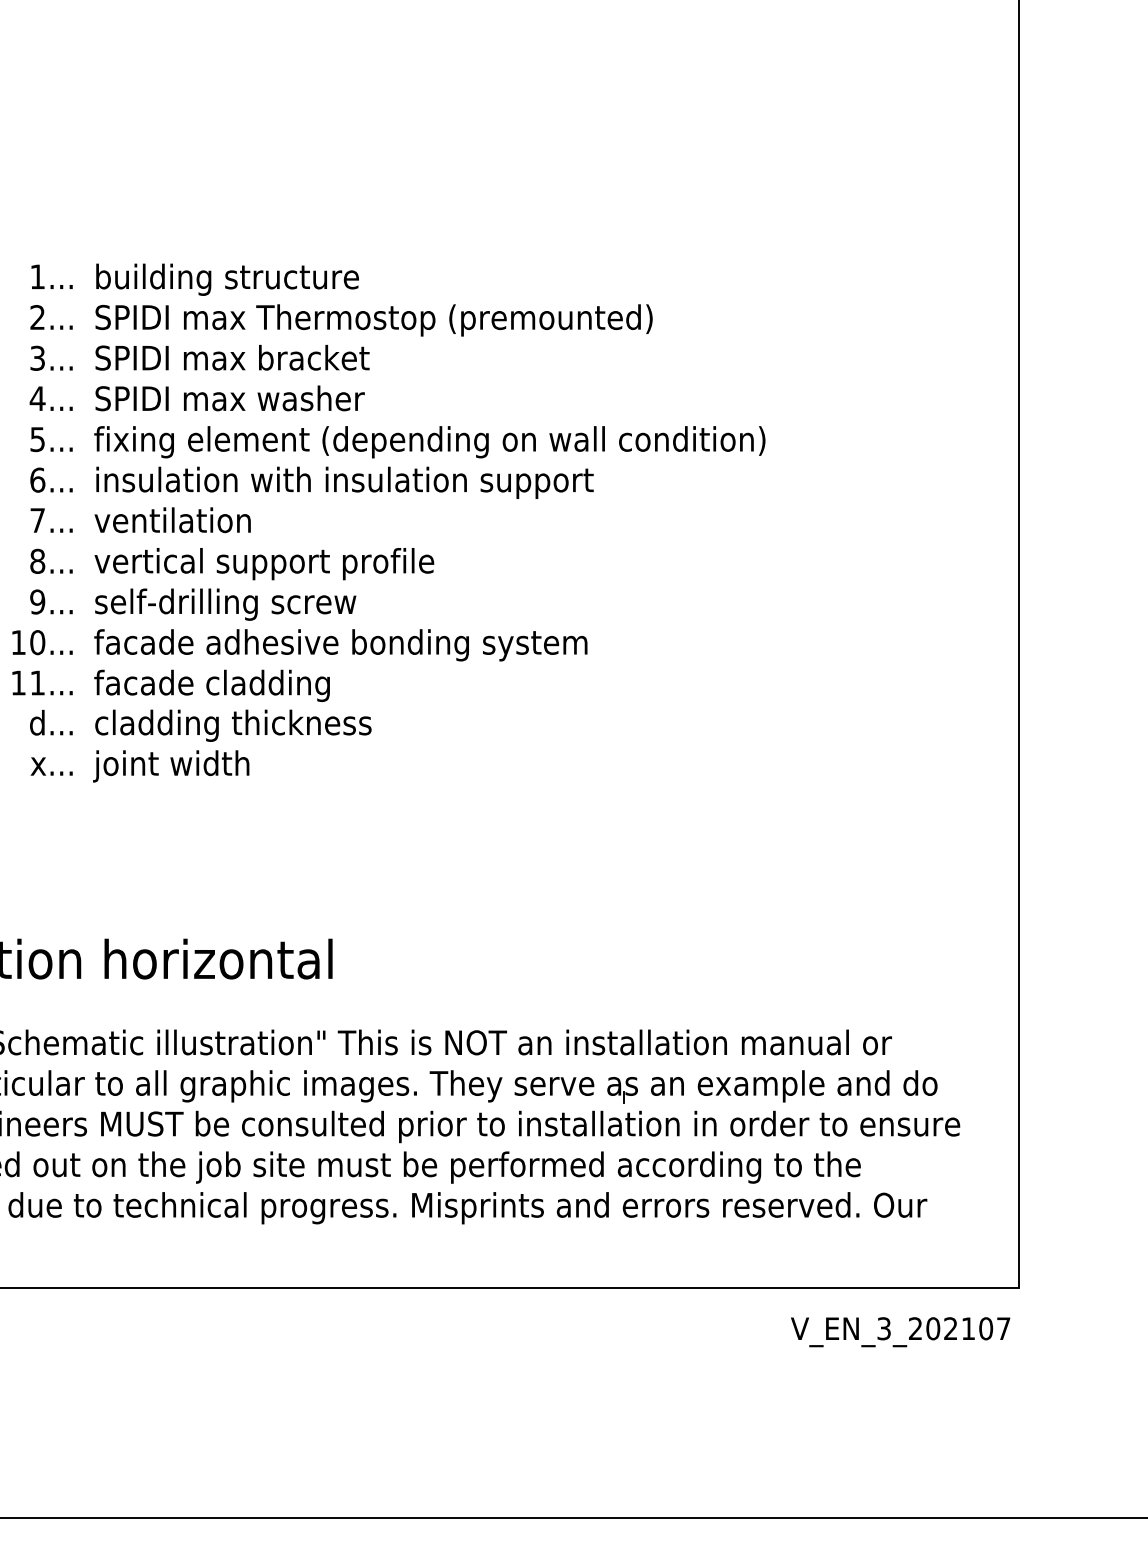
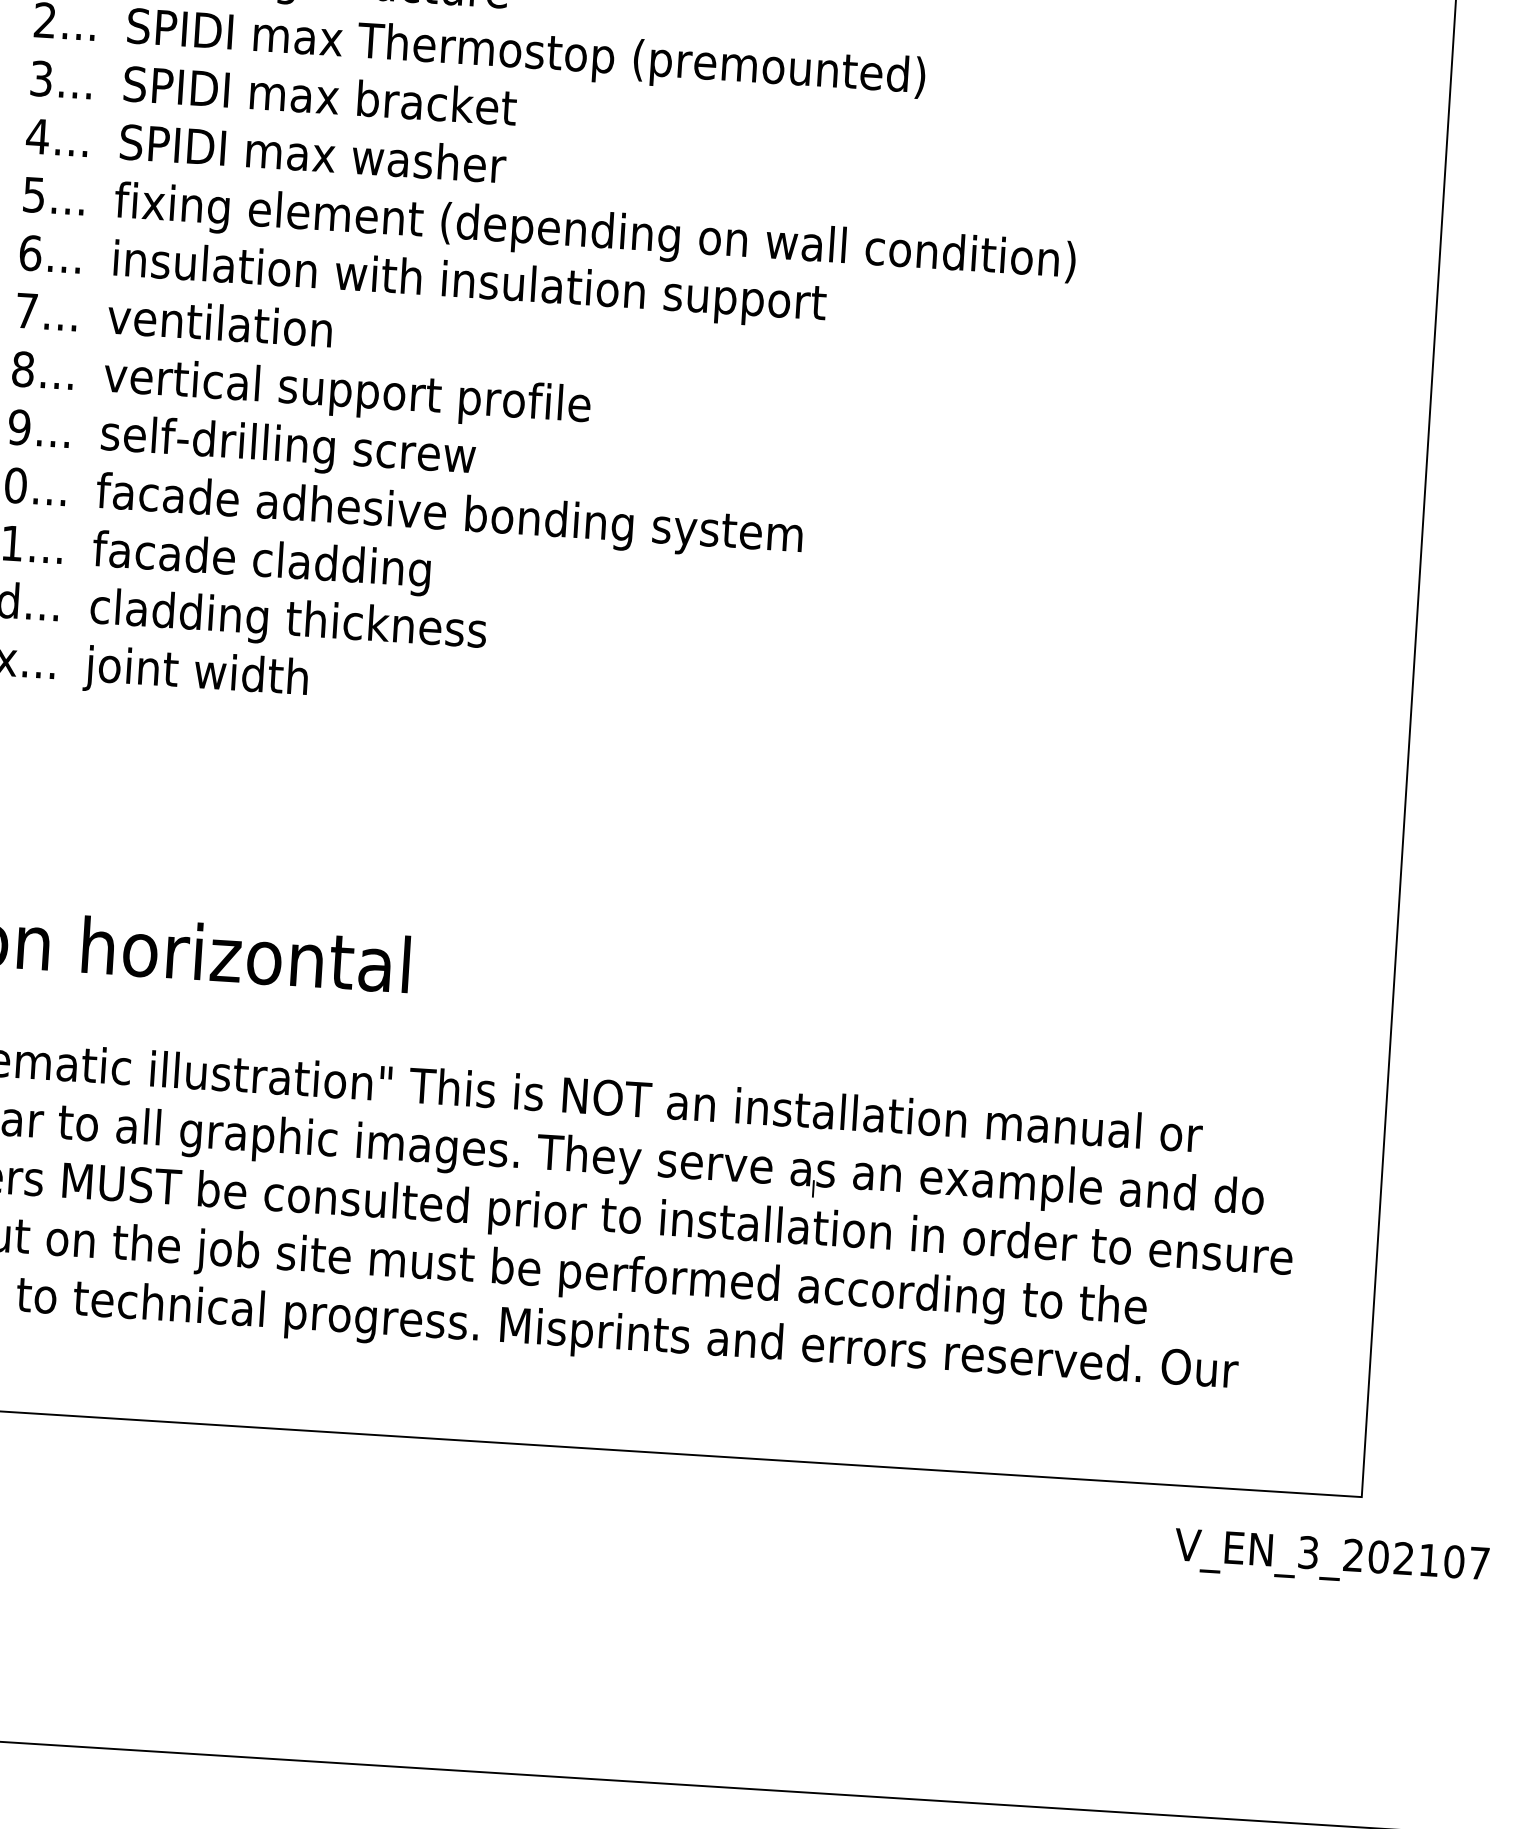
text: (900, 1332) -> (1331, 1559), moved

